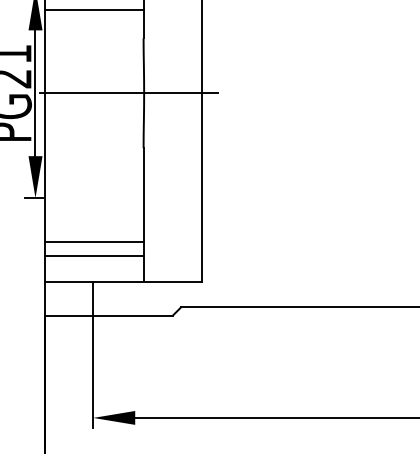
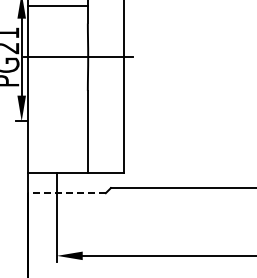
line: (94, 242) -> (57, 148), removed
line: (94, 255) -> (57, 156), removed
line: (108, 316) -> (66, 193), solid -> dashed

